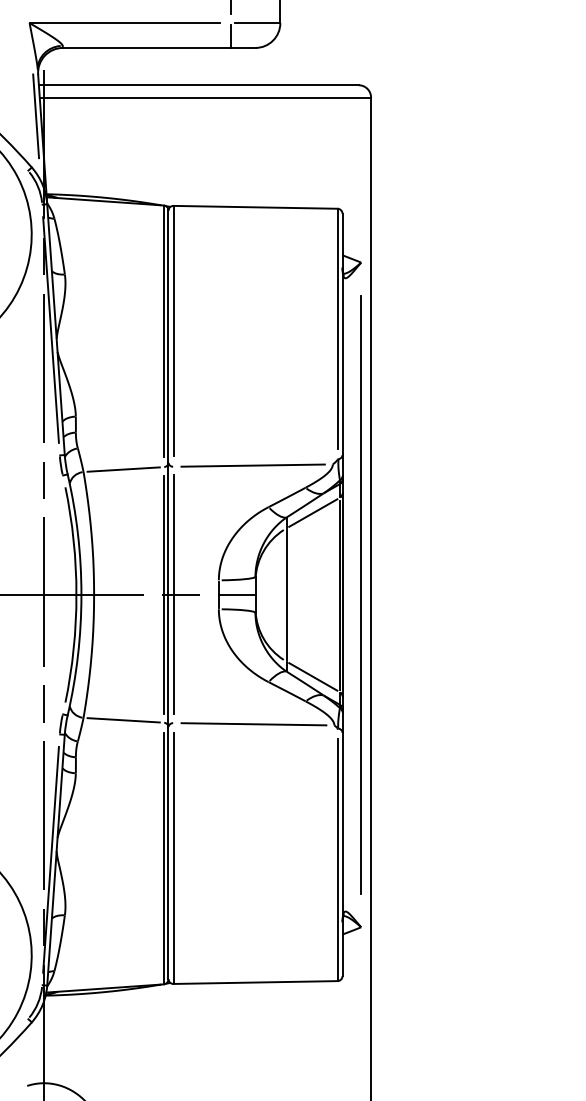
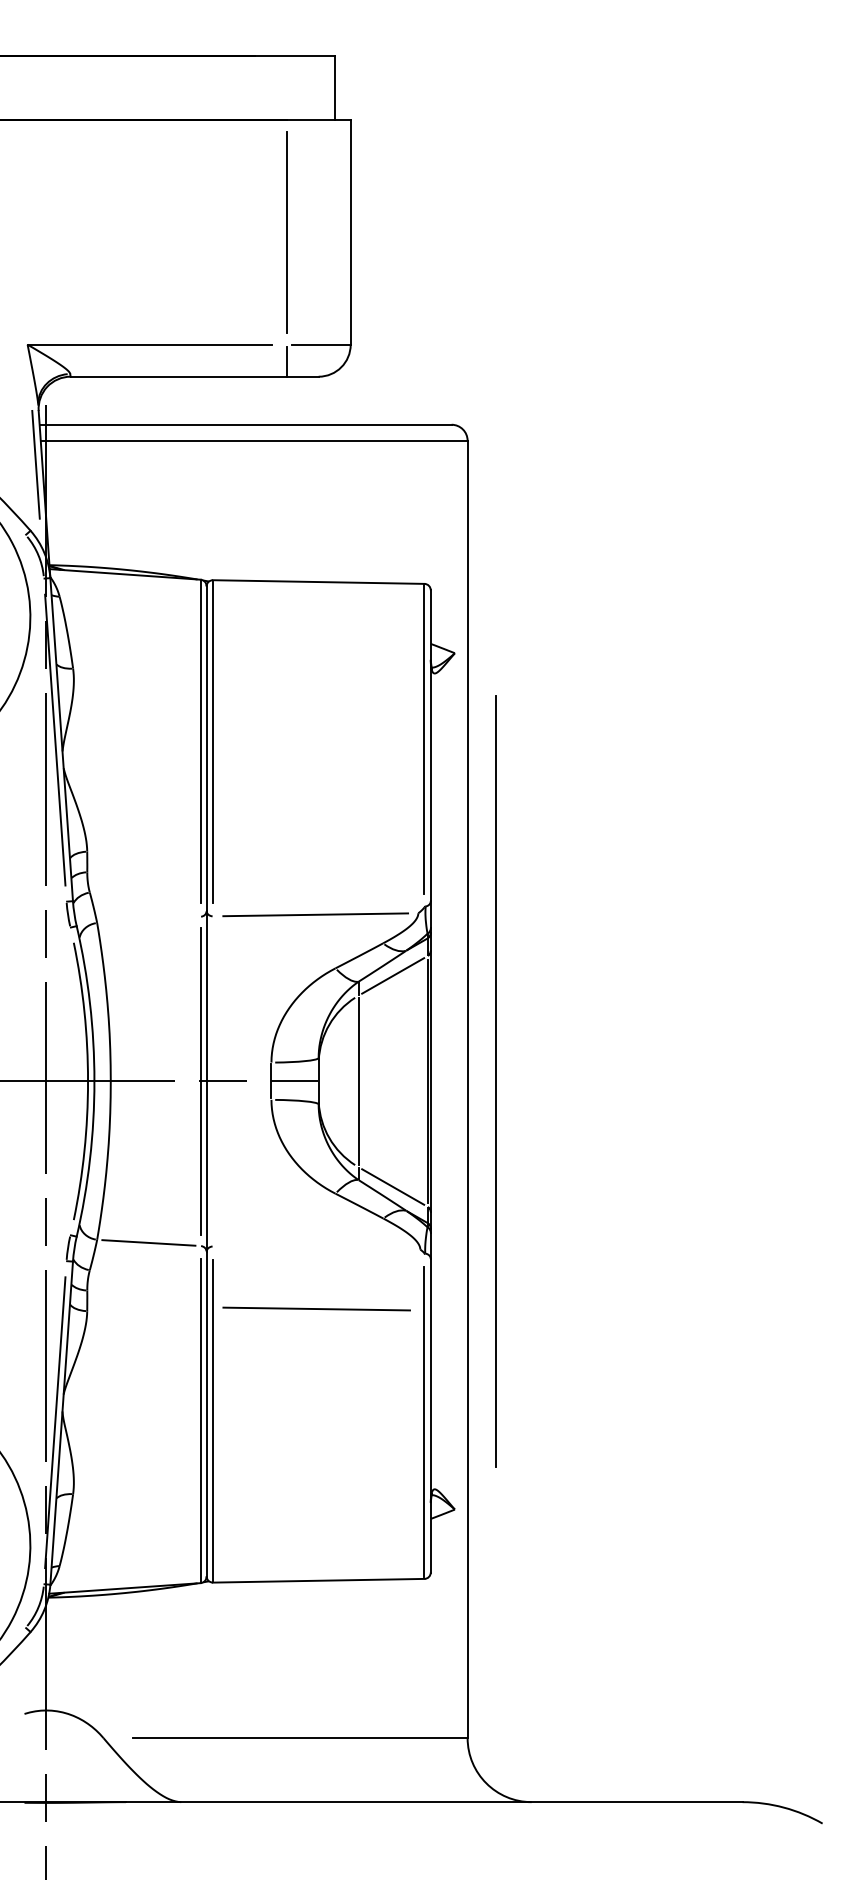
line: (123, 469) -> (148, 919), removed
line: (173, 595) -> (213, 1081), removed
line: (360, 595) -> (495, 1081), moved
line: (253, 723) -> (316, 1308), moved

